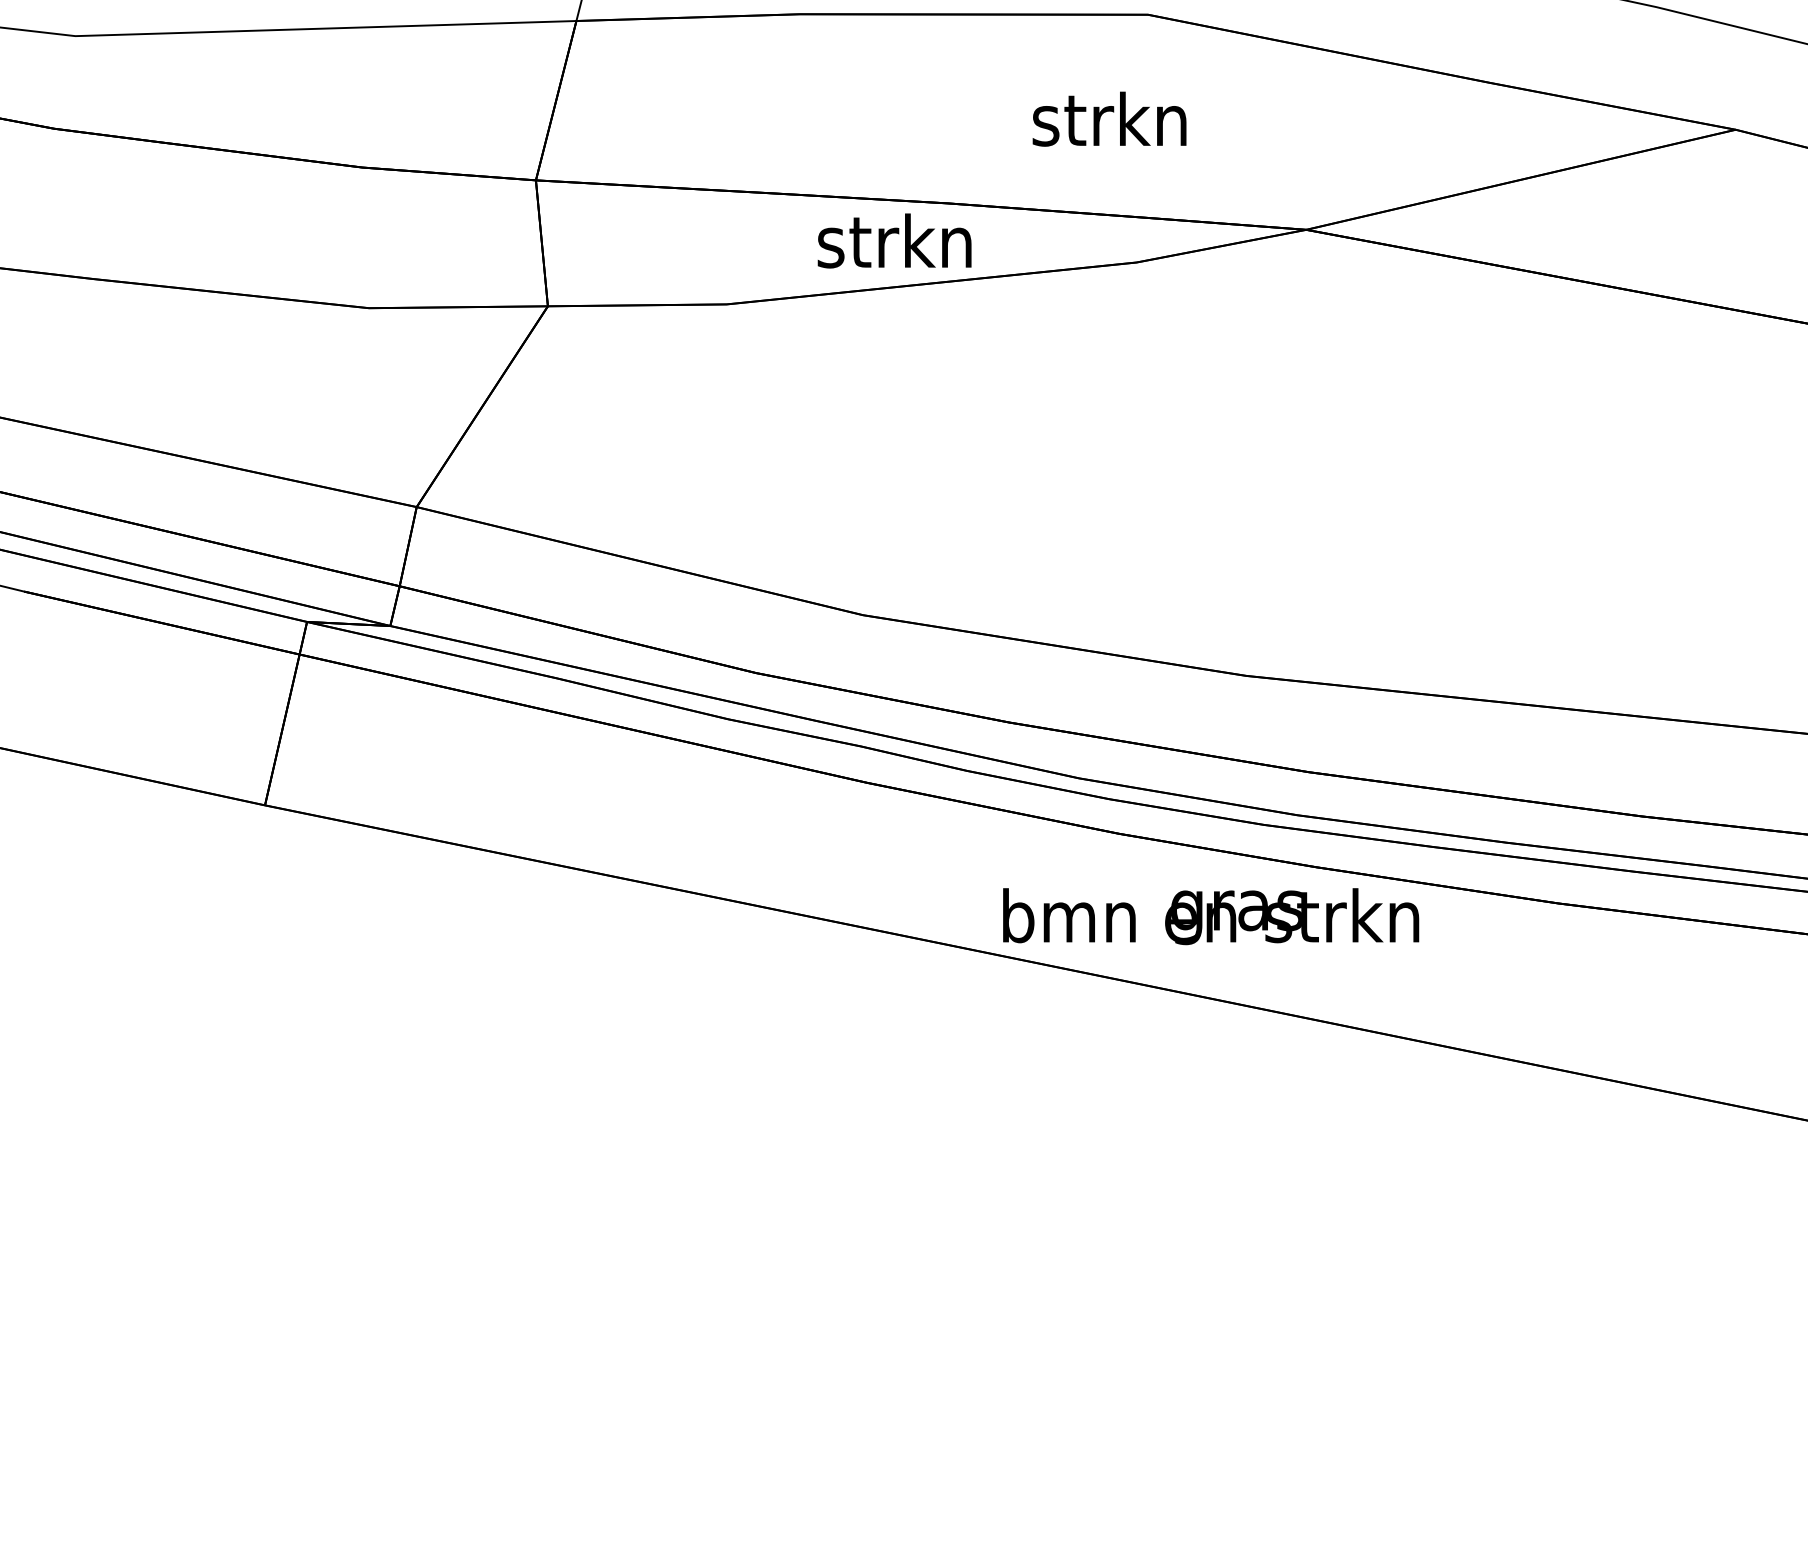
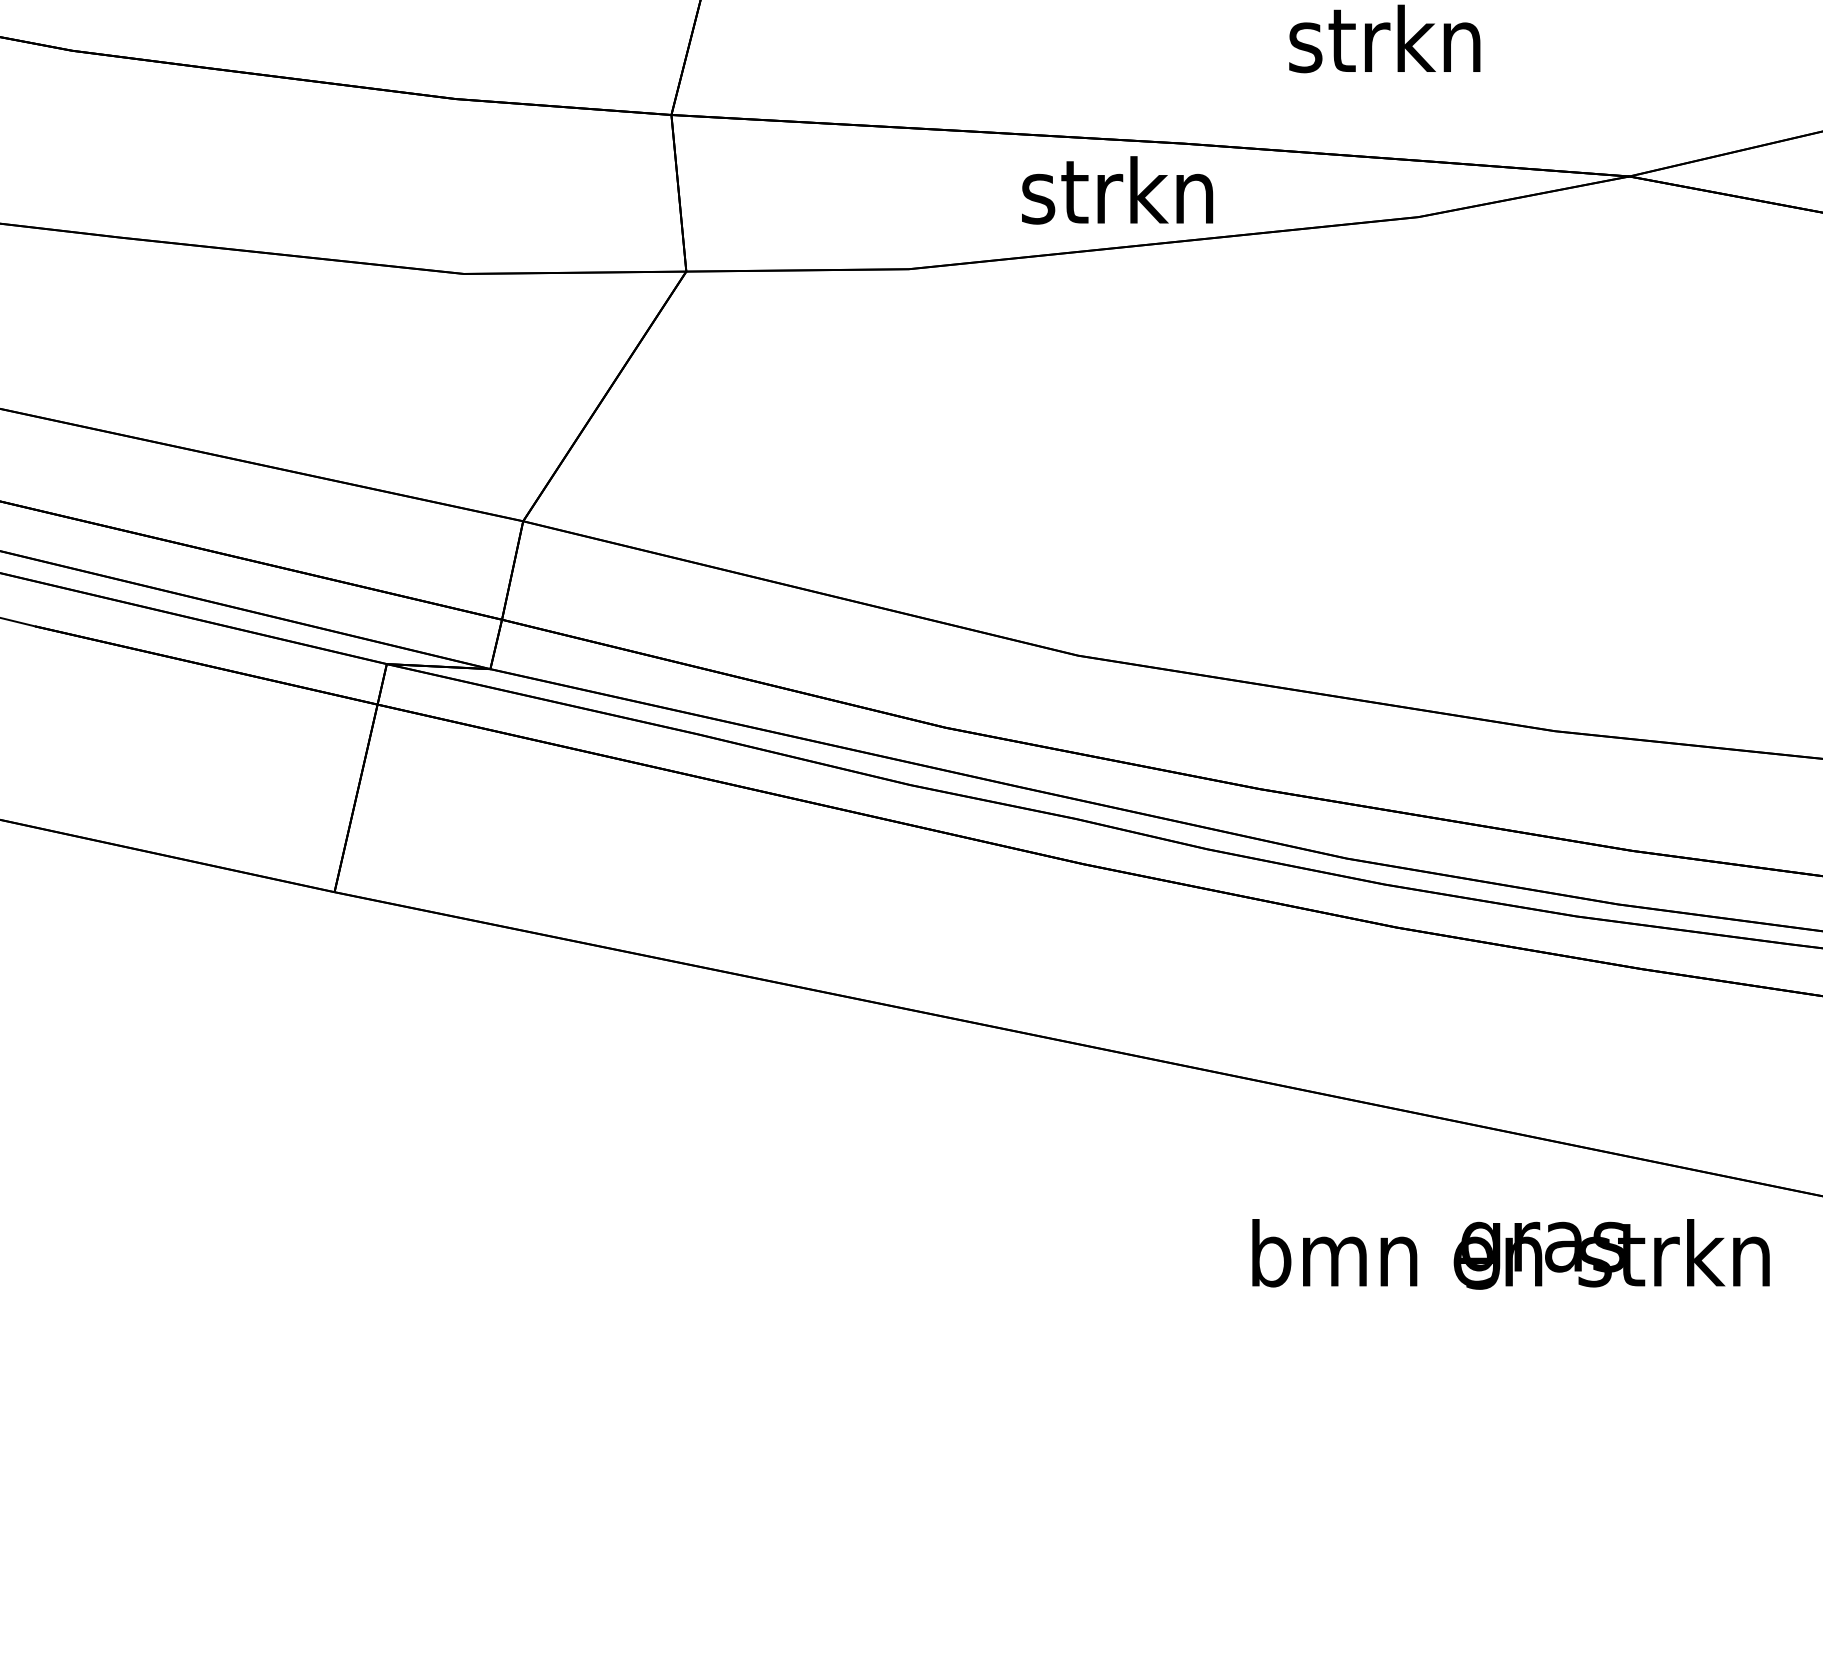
text: (1211, 916) -> (1511, 1254), moved

